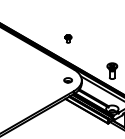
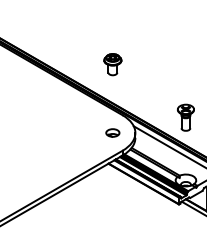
part: (68, 38) -> (113, 63), size x1.67

